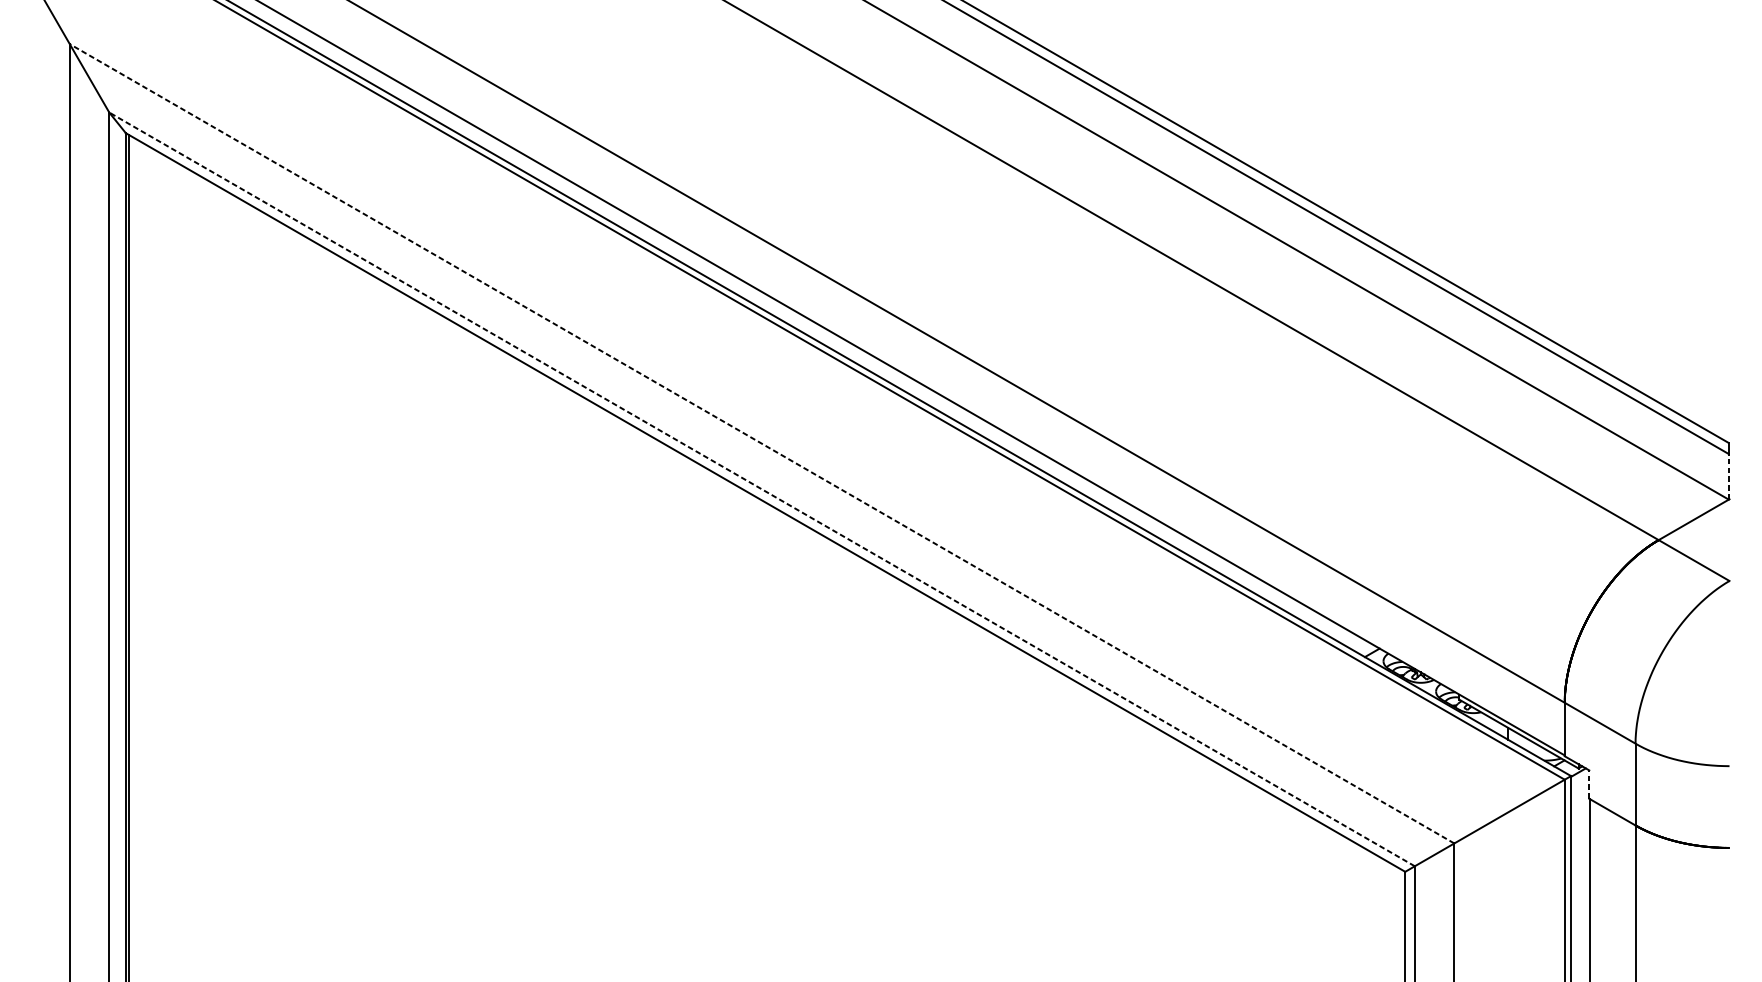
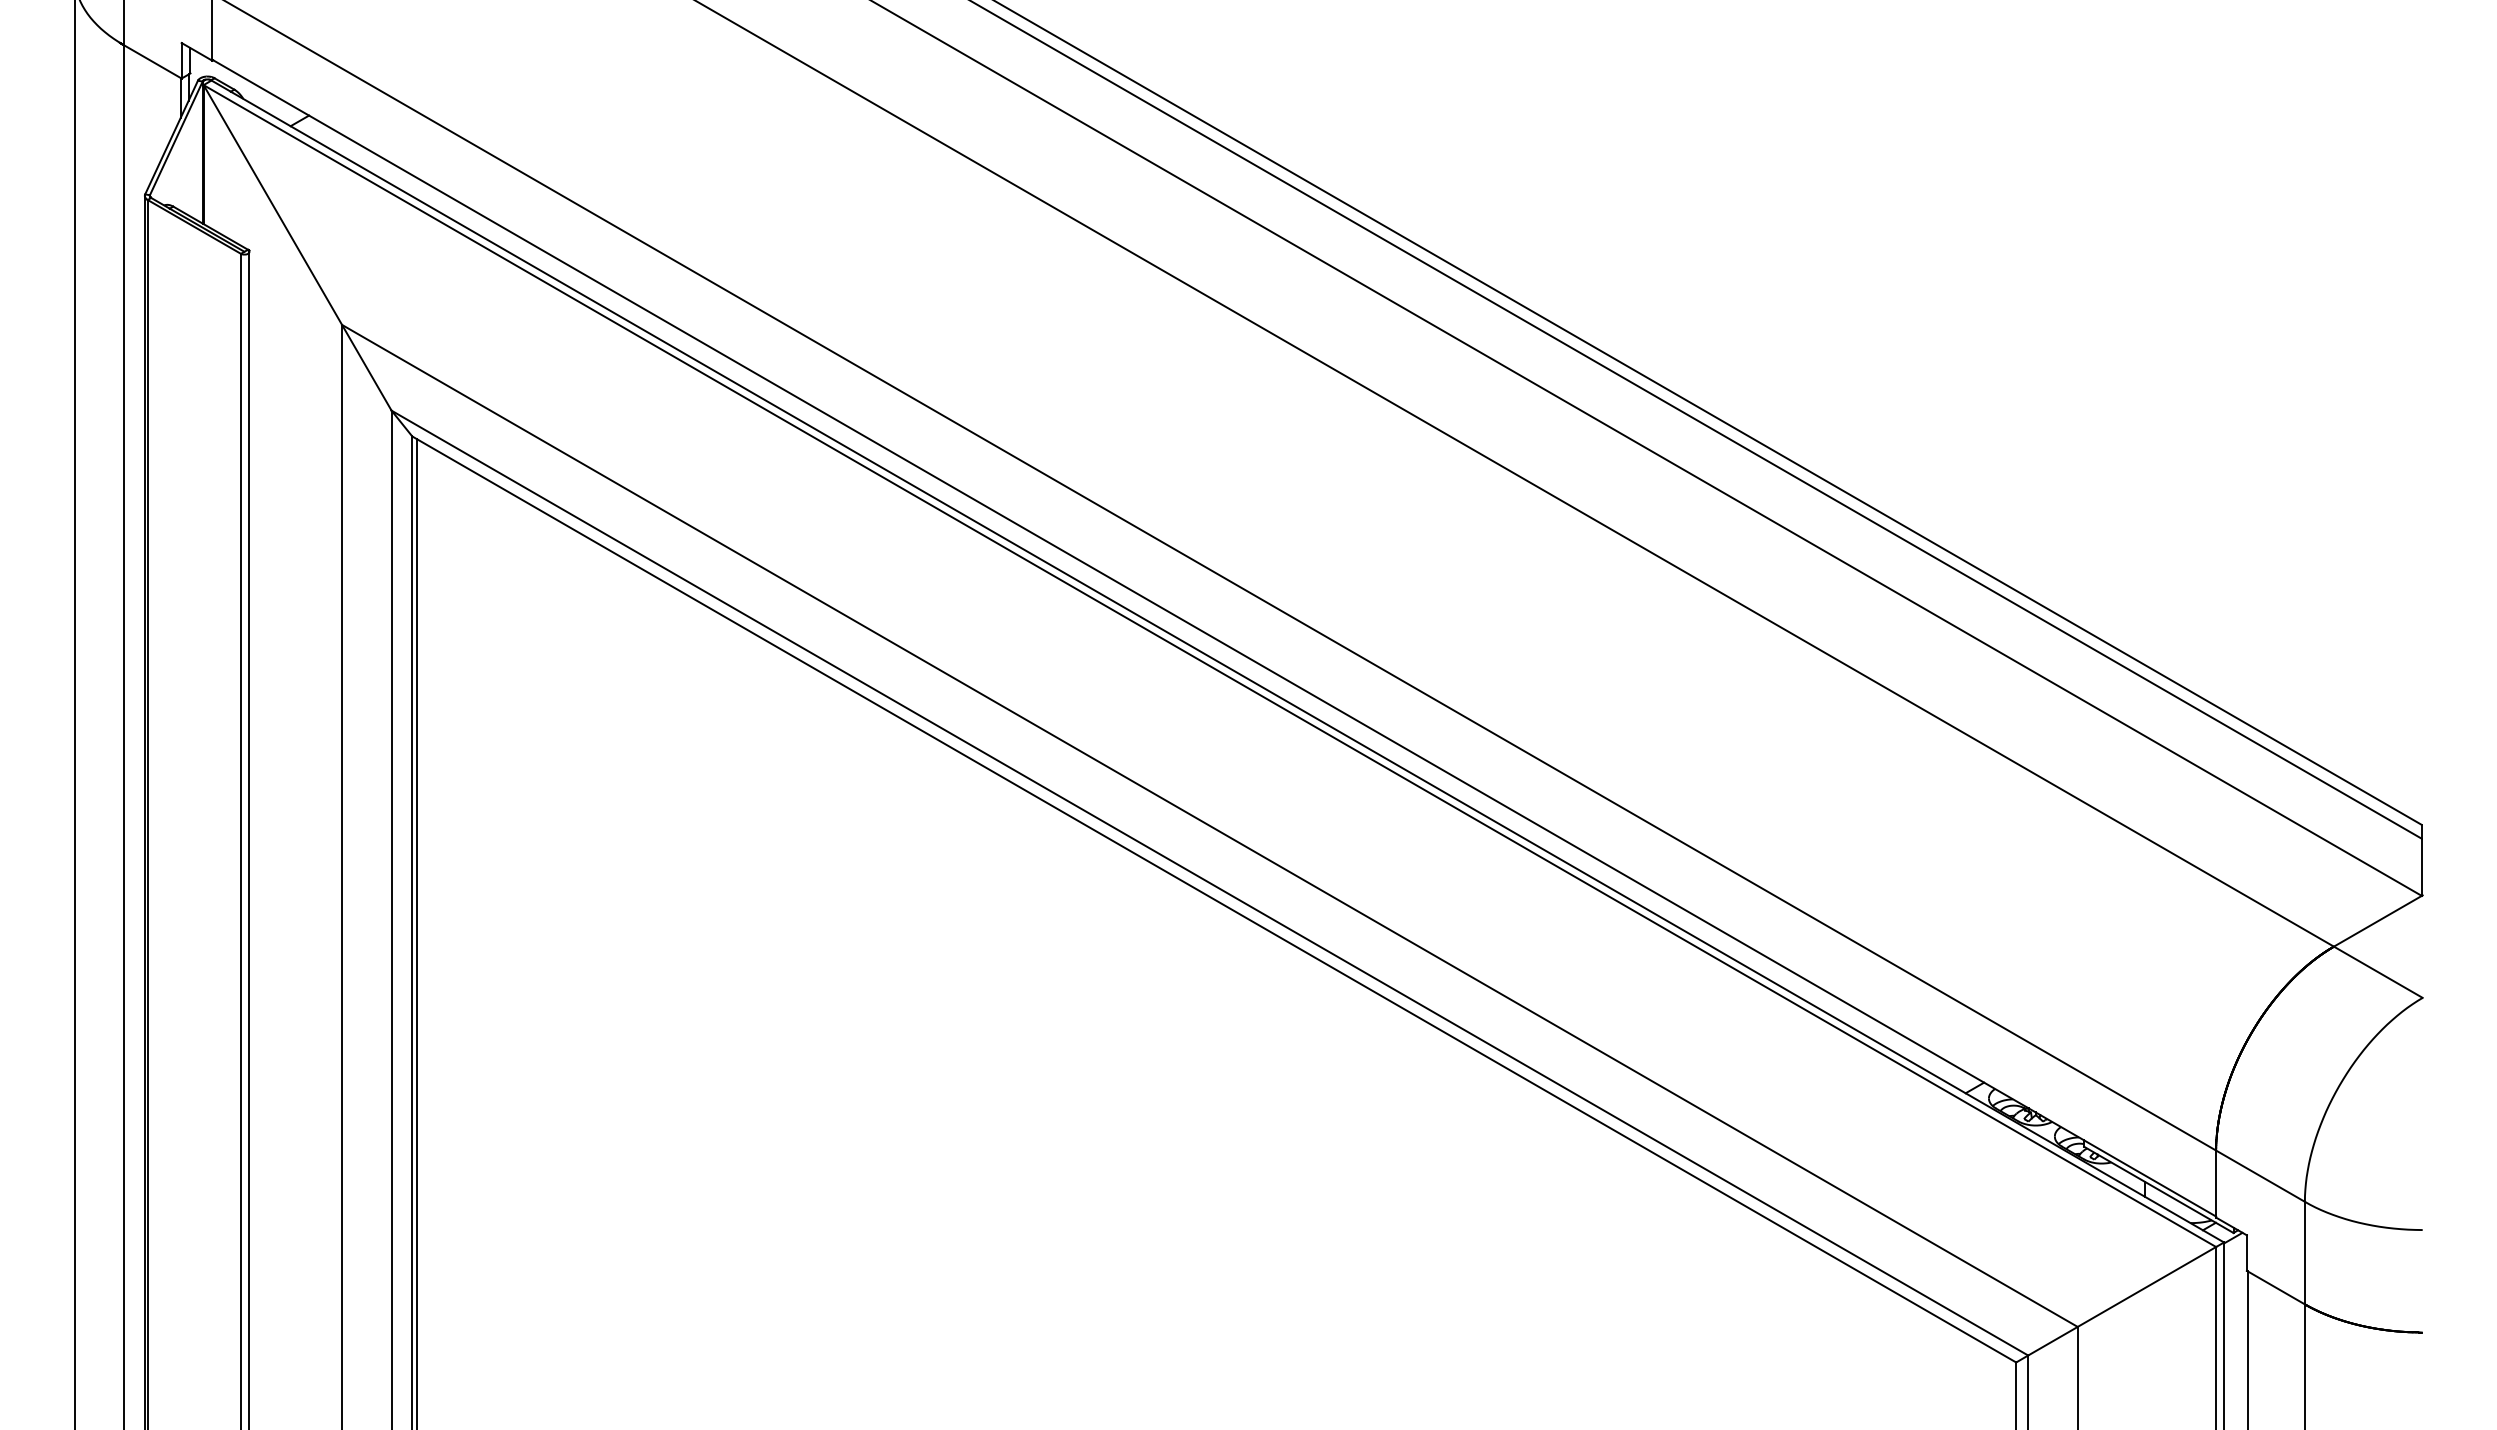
line: (761, 443) -> (1209, 825), dashed -> solid
line: (1728, 476) -> (2421, 867), dashed -> solid
line: (761, 489) -> (1209, 883), dashed -> solid
line: (1588, 784) -> (2246, 1253), dashed -> solid

